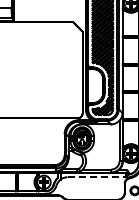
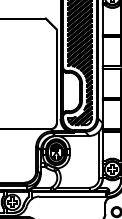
line: (97, 177) -> (73, 196), dashed -> solid

